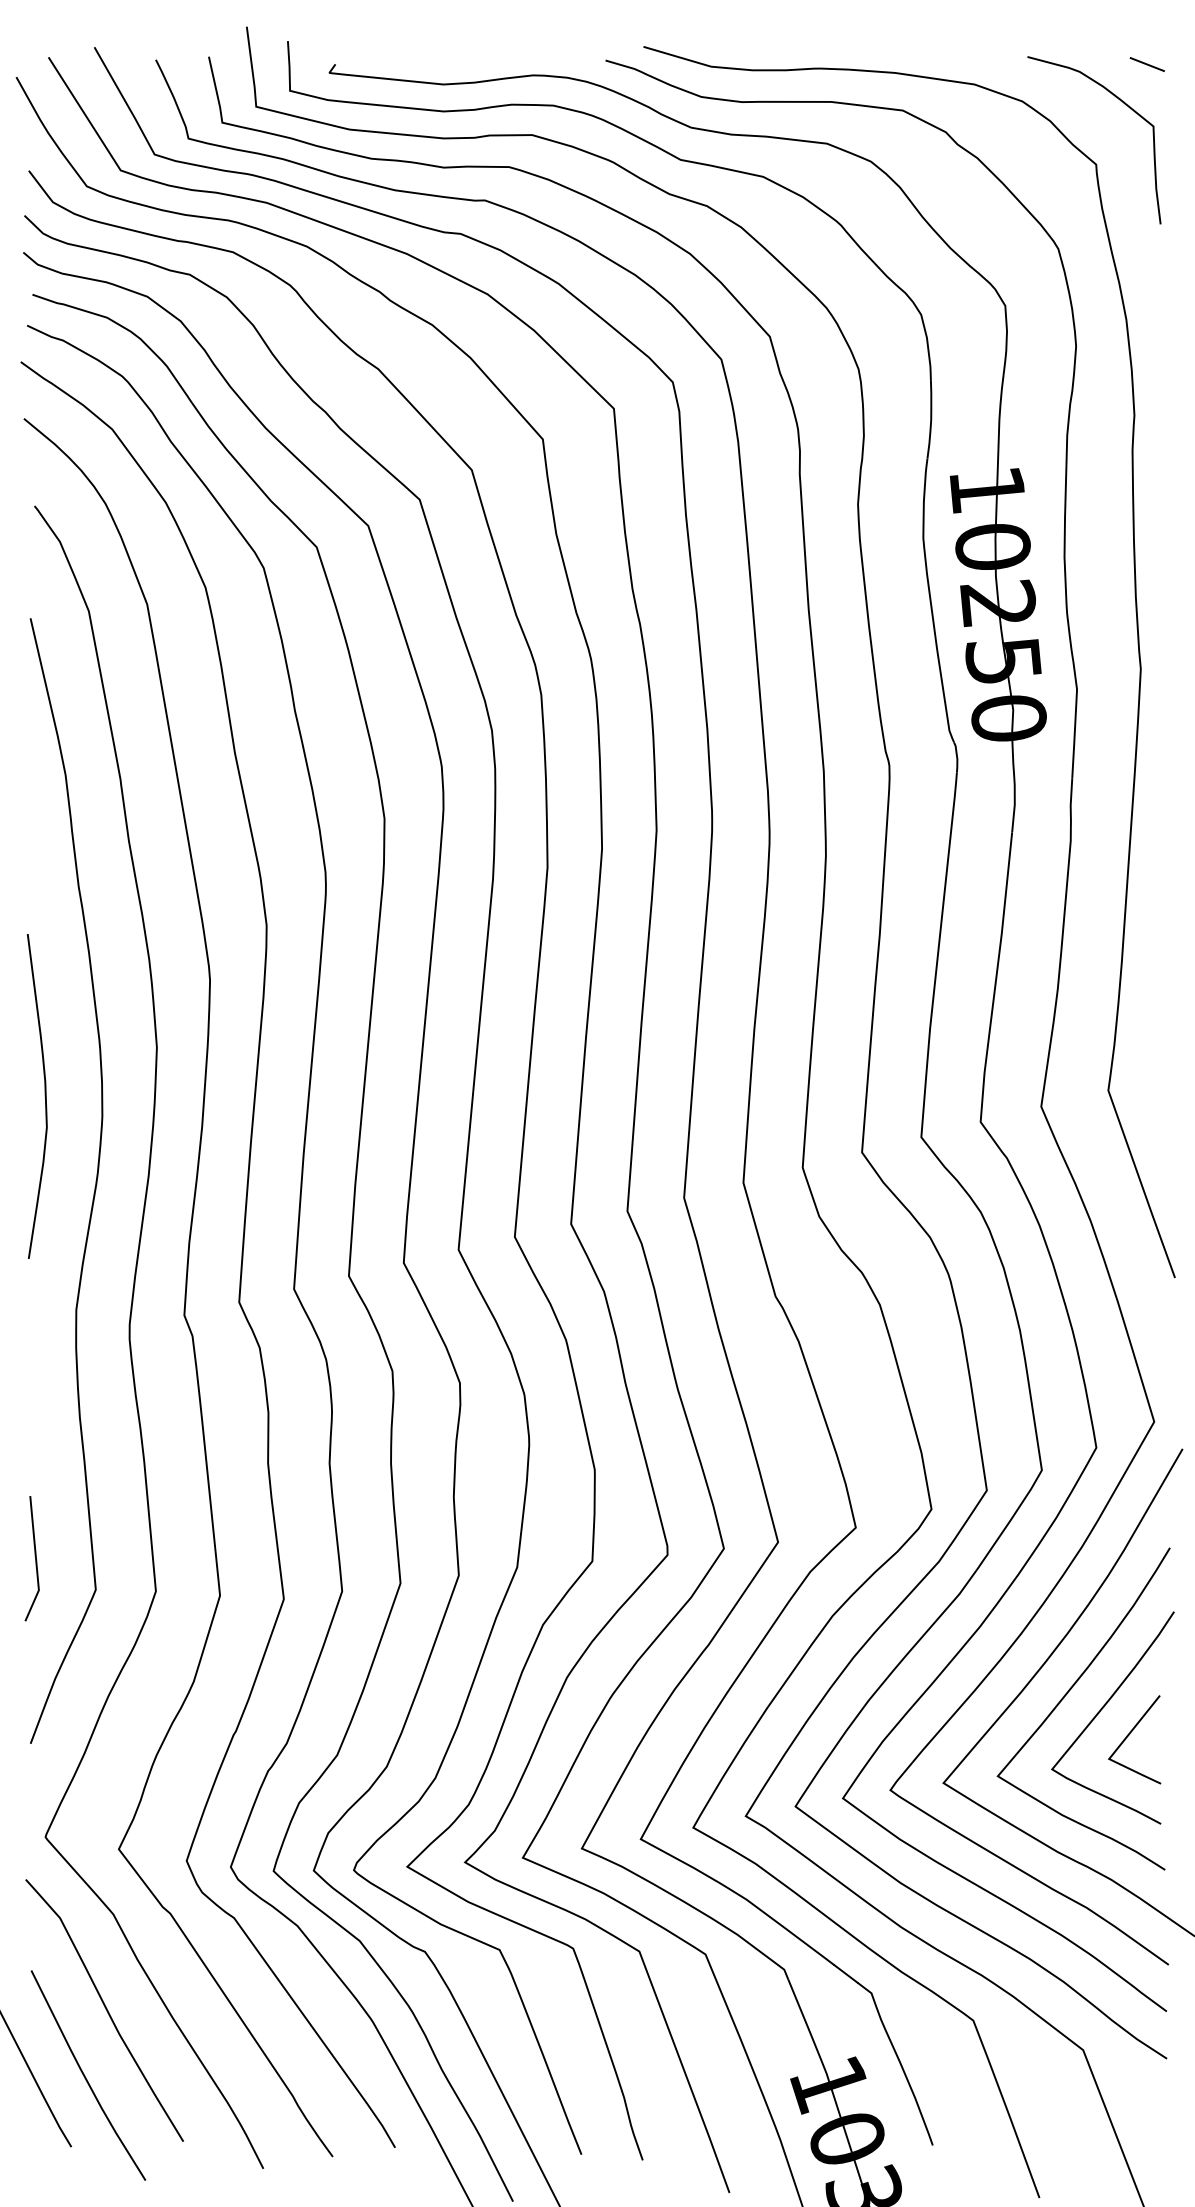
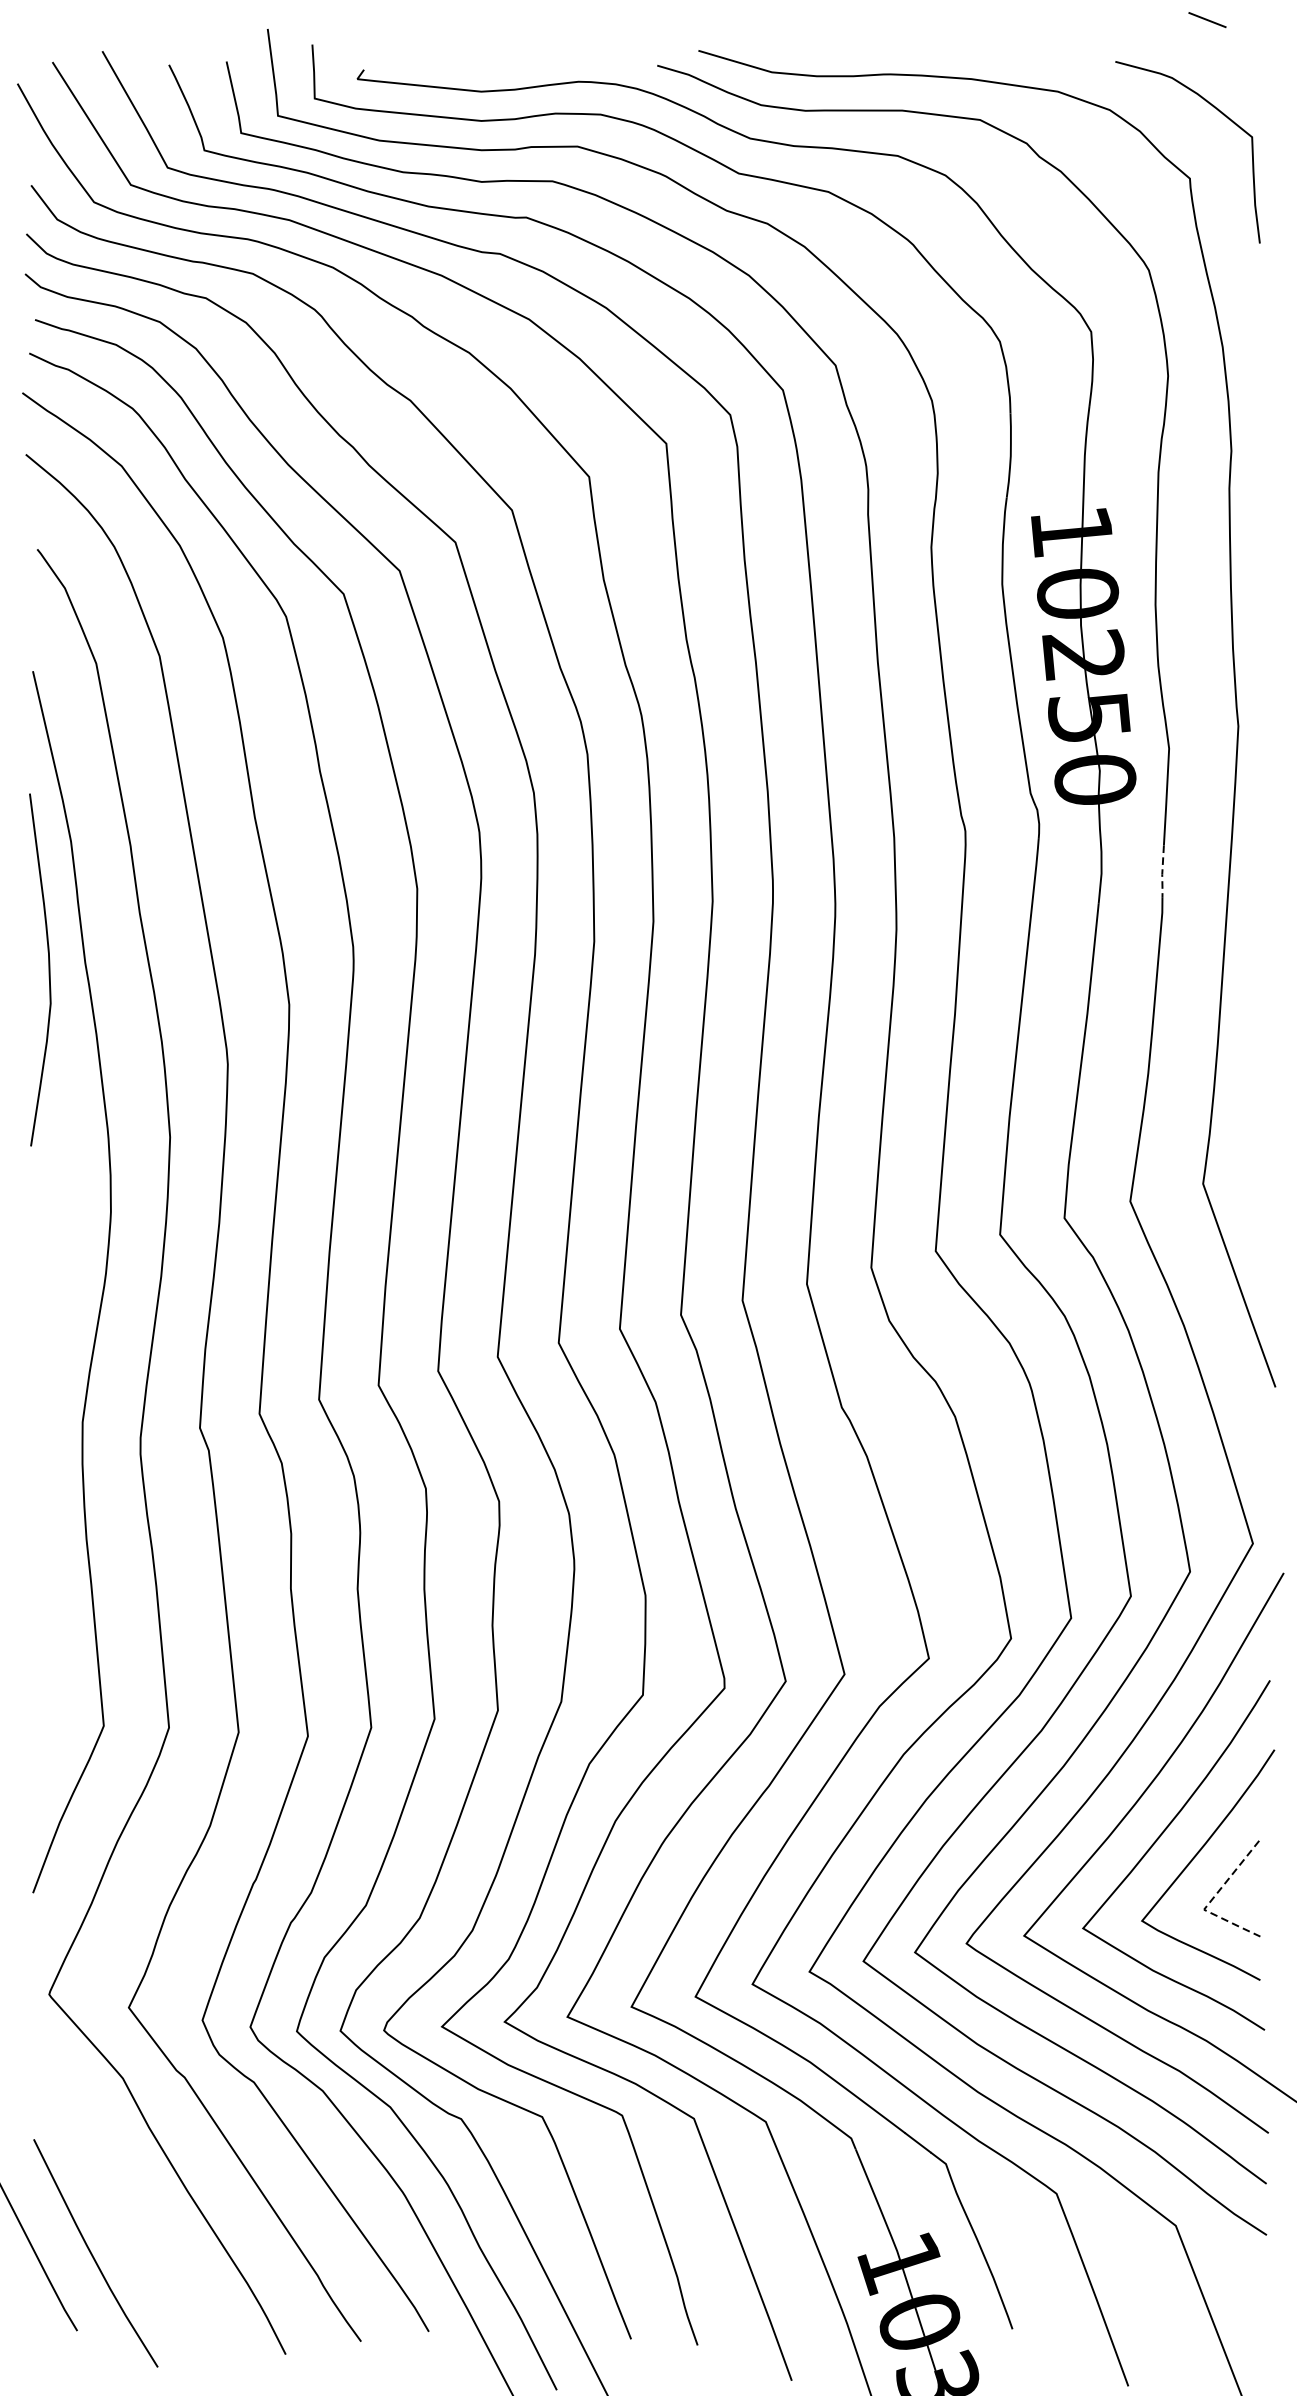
line: (1146, 64) -> (1206, 20), moved
line: (1070, 804) -> (1162, 873), solid -> dashed
curve: (44, 1096) -> (48, 970), moved
line: (34, 1556) -> (37, 1689), removed
line: (1116, 1750) -> (1211, 1900), solid -> dashed
curve: (105, 2009) -> (114, 2181), removed

